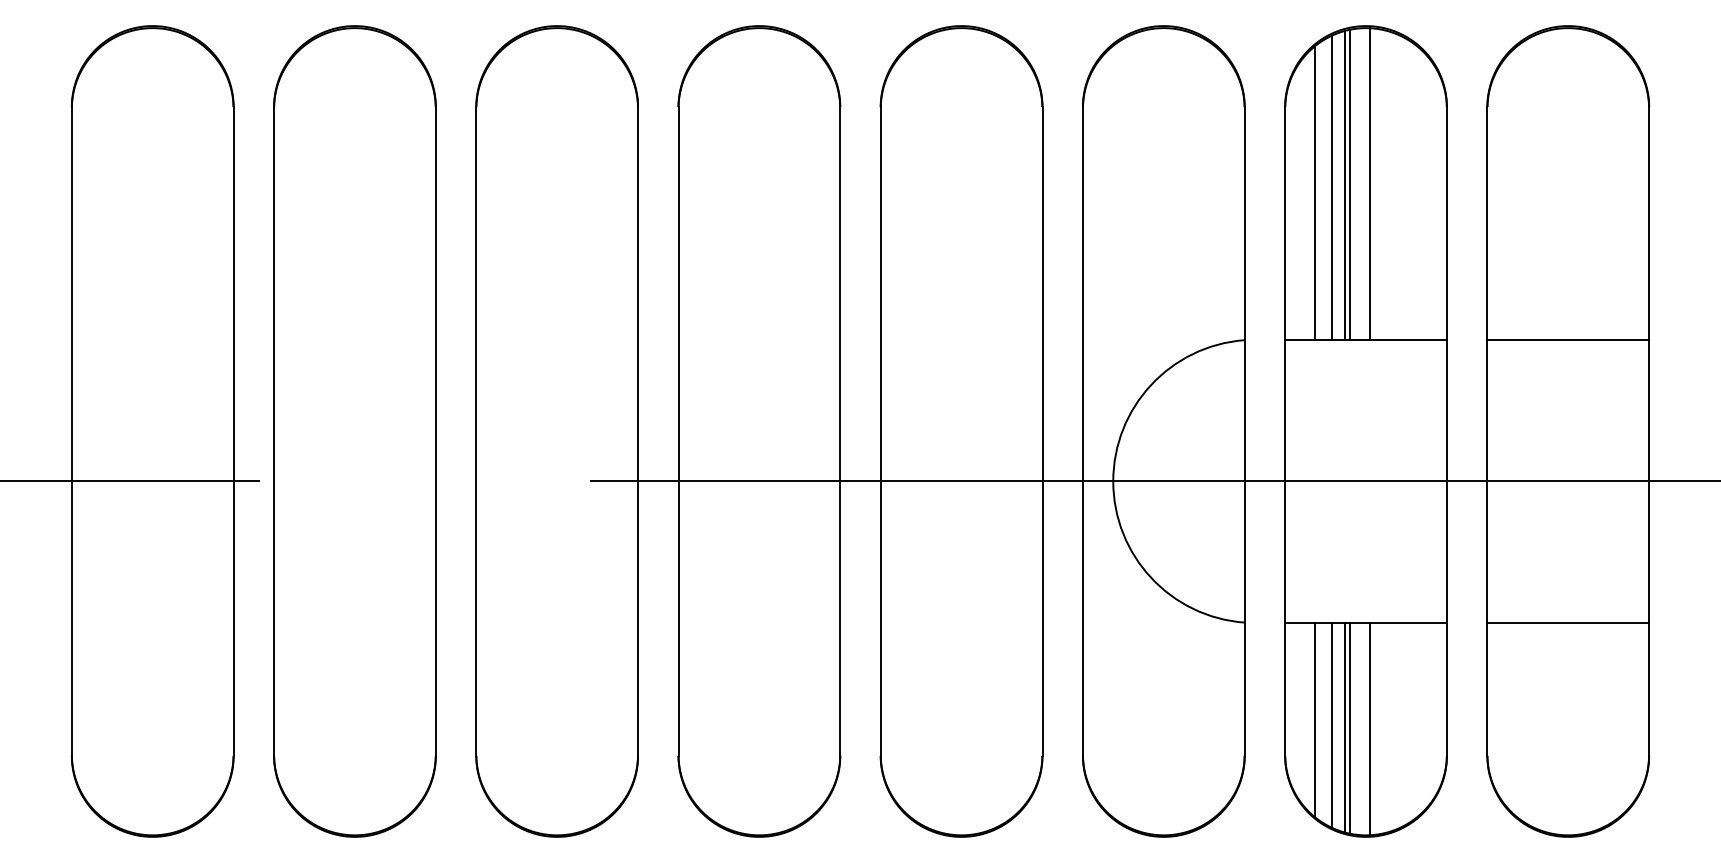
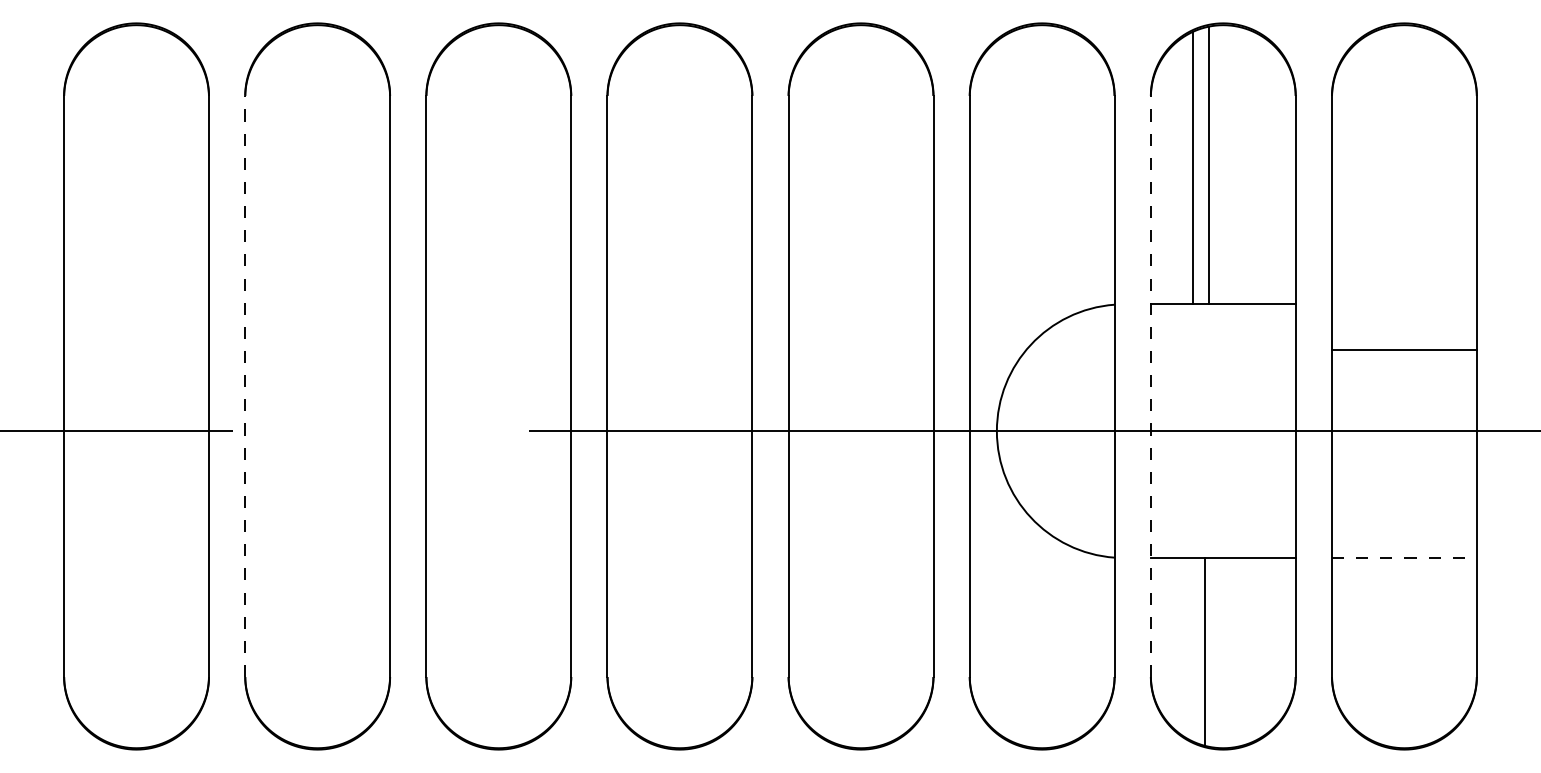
line: (1370, 183) -> (1227, 164), removed
line: (1345, 184) -> (1204, 165), removed
line: (1315, 192) -> (1178, 172), removed
line: (1568, 339) -> (1404, 349), moved
line: (274, 430) -> (245, 385), solid -> dashed
line: (1285, 430) -> (1151, 385), solid -> dashed
line: (1568, 622) -> (1404, 557), solid -> dashed
line: (1315, 719) -> (1178, 644), removed
line: (1331, 724) -> (1192, 648), removed
line: (1349, 727) -> (1208, 651), removed
line: (1370, 728) -> (1227, 652), removed

